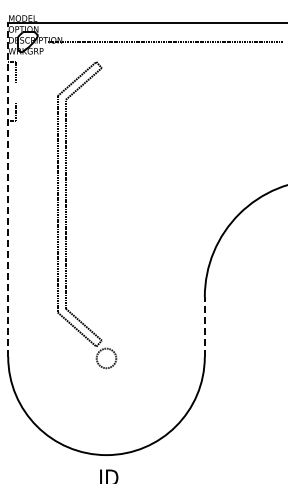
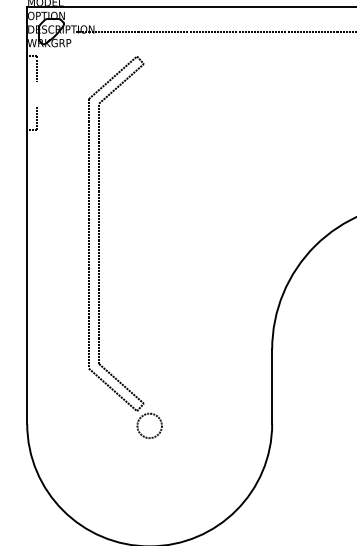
line: (8, 189) -> (27, 215), dashed -> solid
line: (204, 326) -> (271, 386), dashed -> solid

